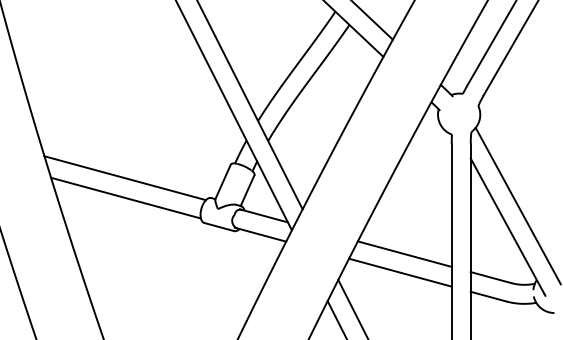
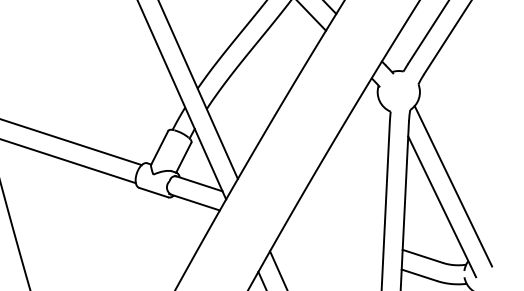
line: (404, 253) -> (337, 228), removed
line: (400, 272) -> (332, 246), removed

